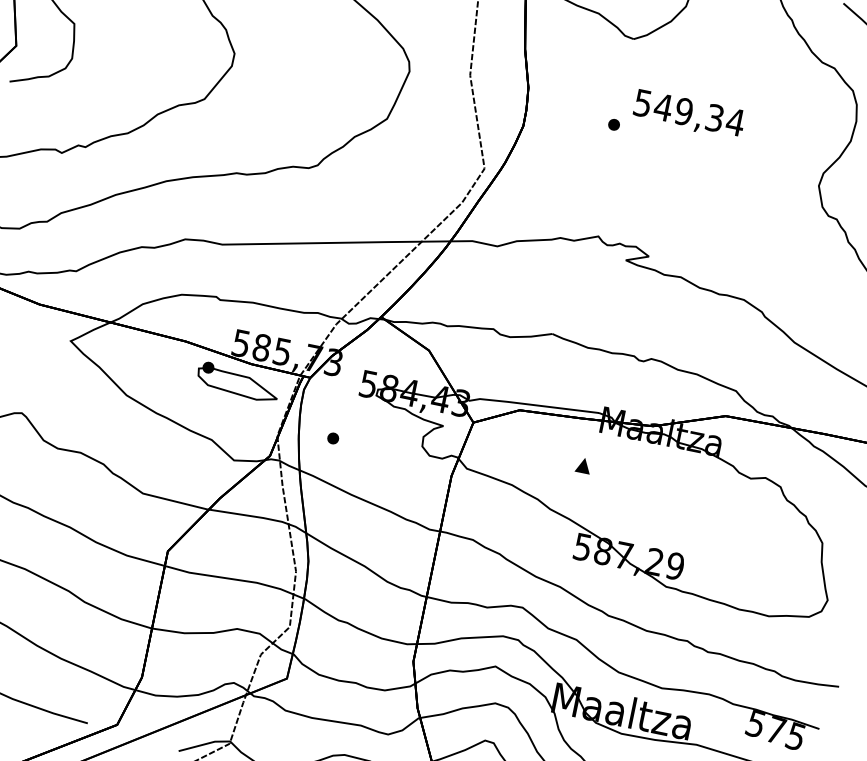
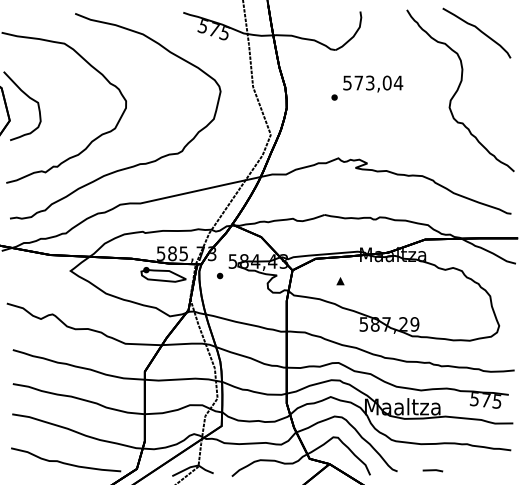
text: (688, 111) -> (372, 82), 549,34 -> 573,04
part: (334, 437) -> (220, 275), moved
part: (583, 466) -> (340, 281), moved

